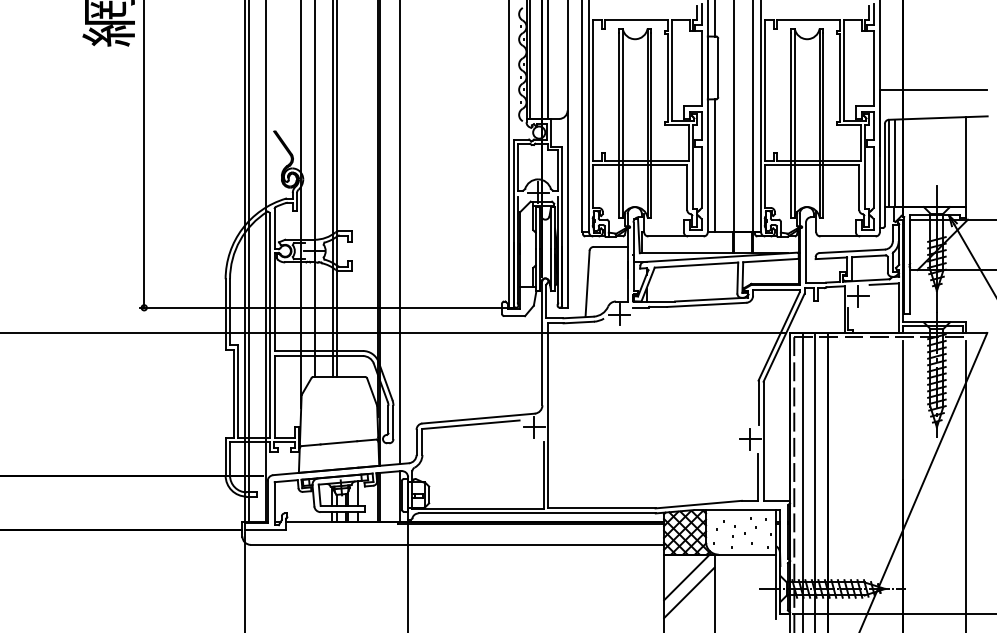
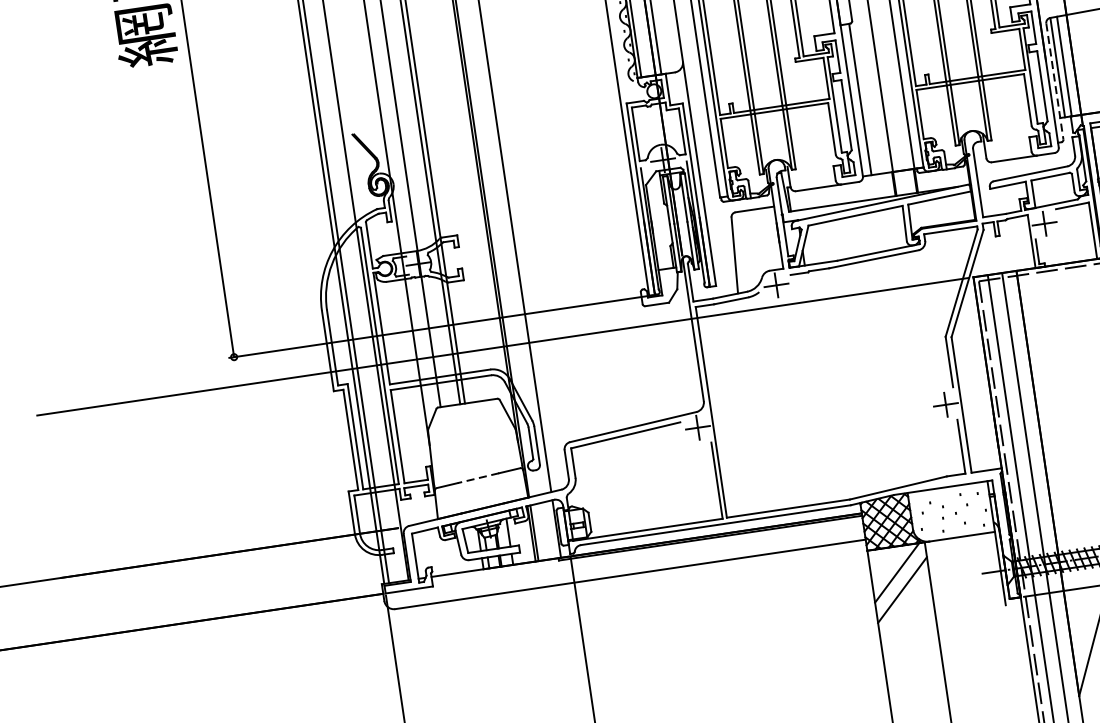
line: (884, 174) -> (1054, 81), solid -> dashed
line: (338, 442) -> (477, 477), solid -> dashed

